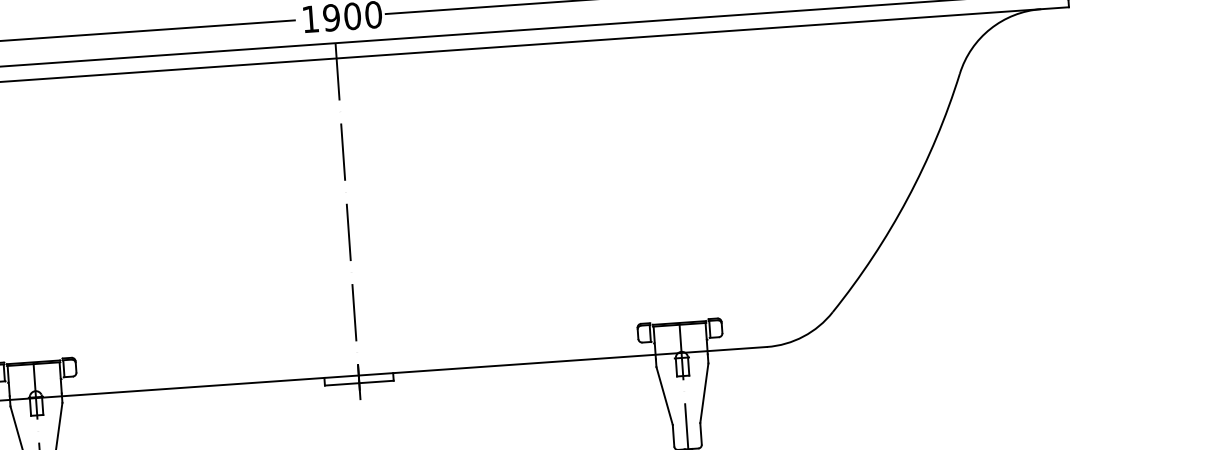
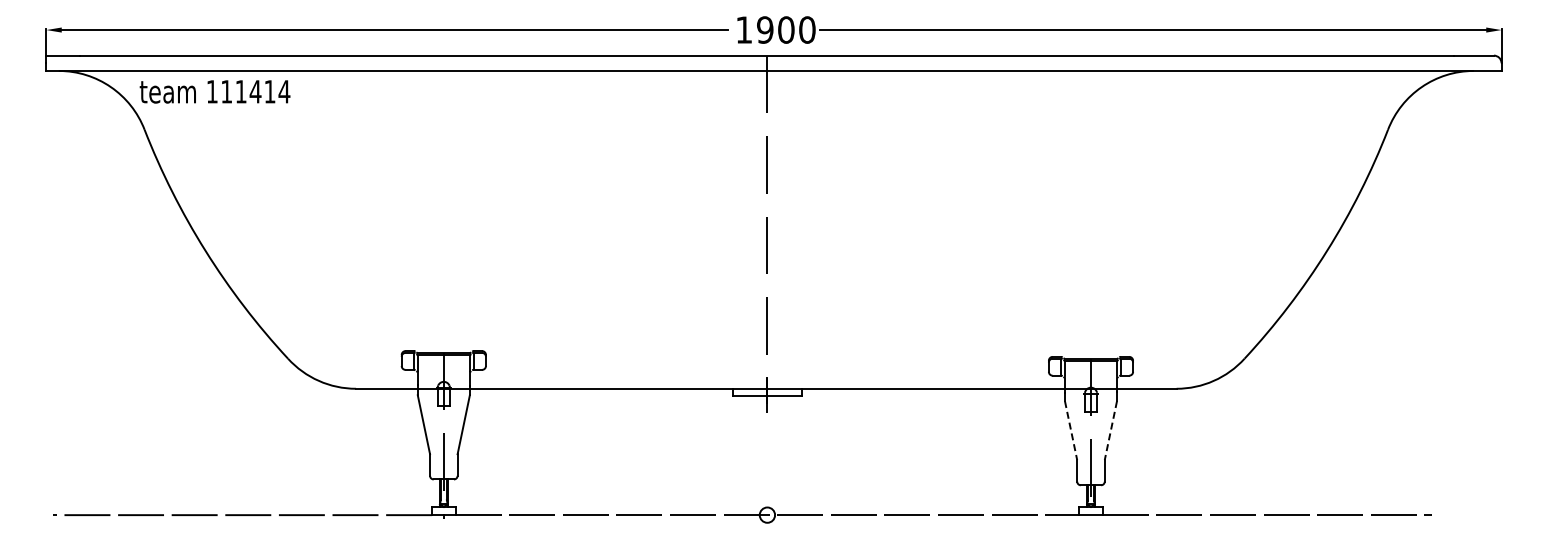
line: (704, 394) -> (1110, 431), solid -> dashed
line: (665, 396) -> (1071, 431), solid -> dashed

